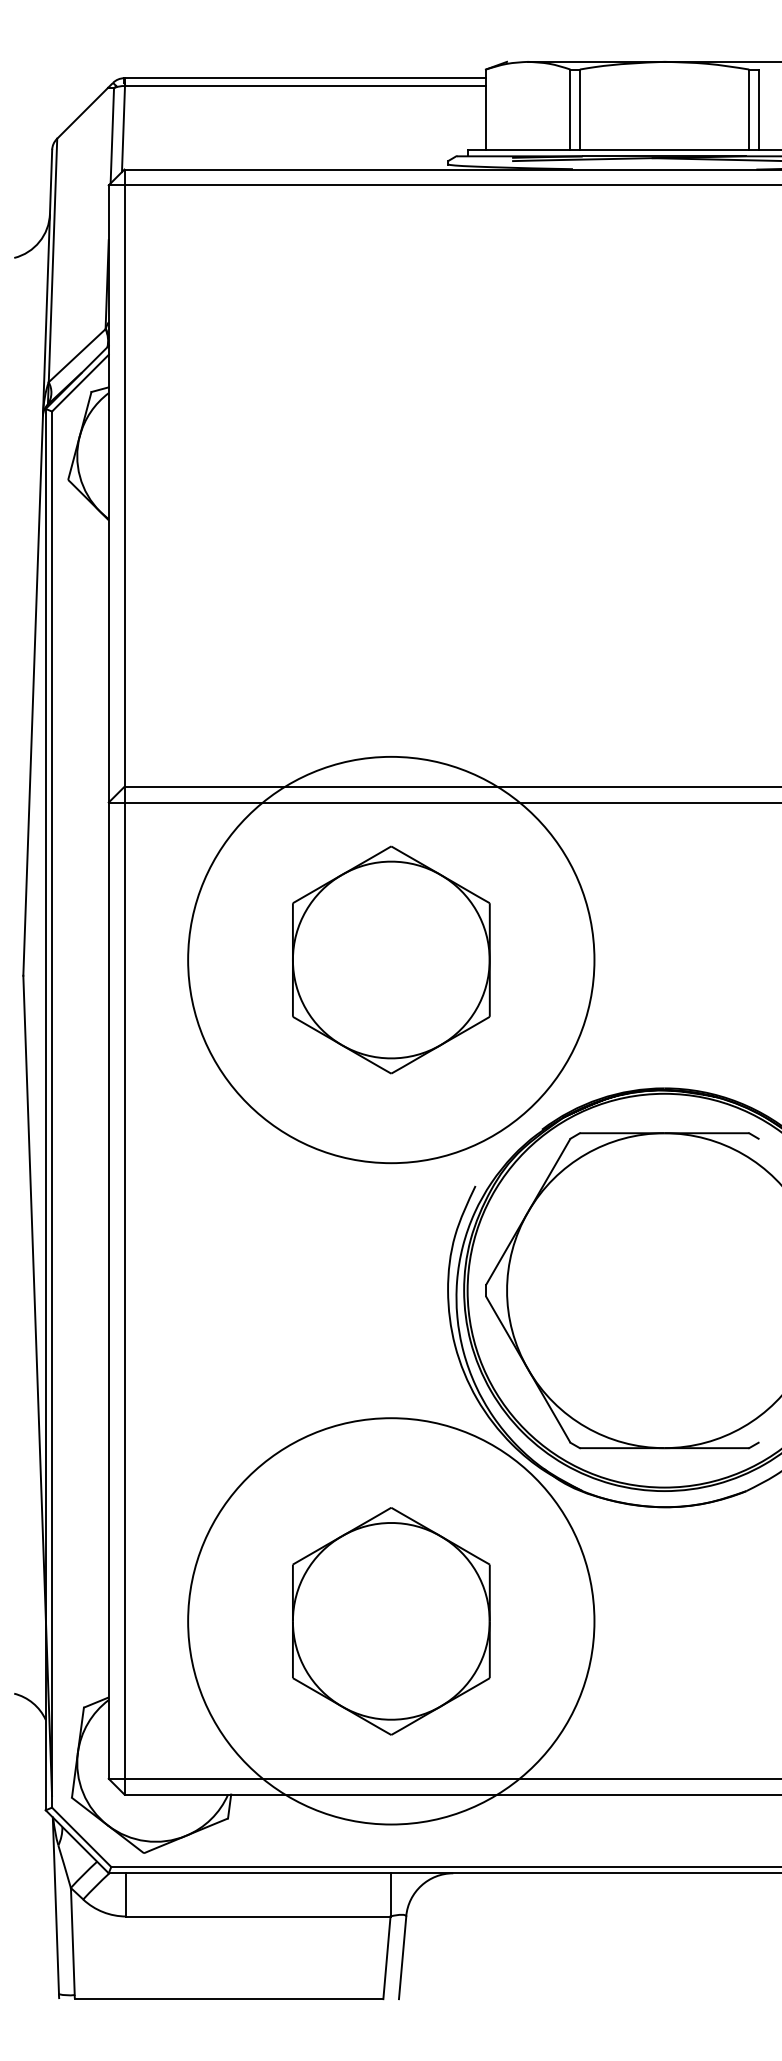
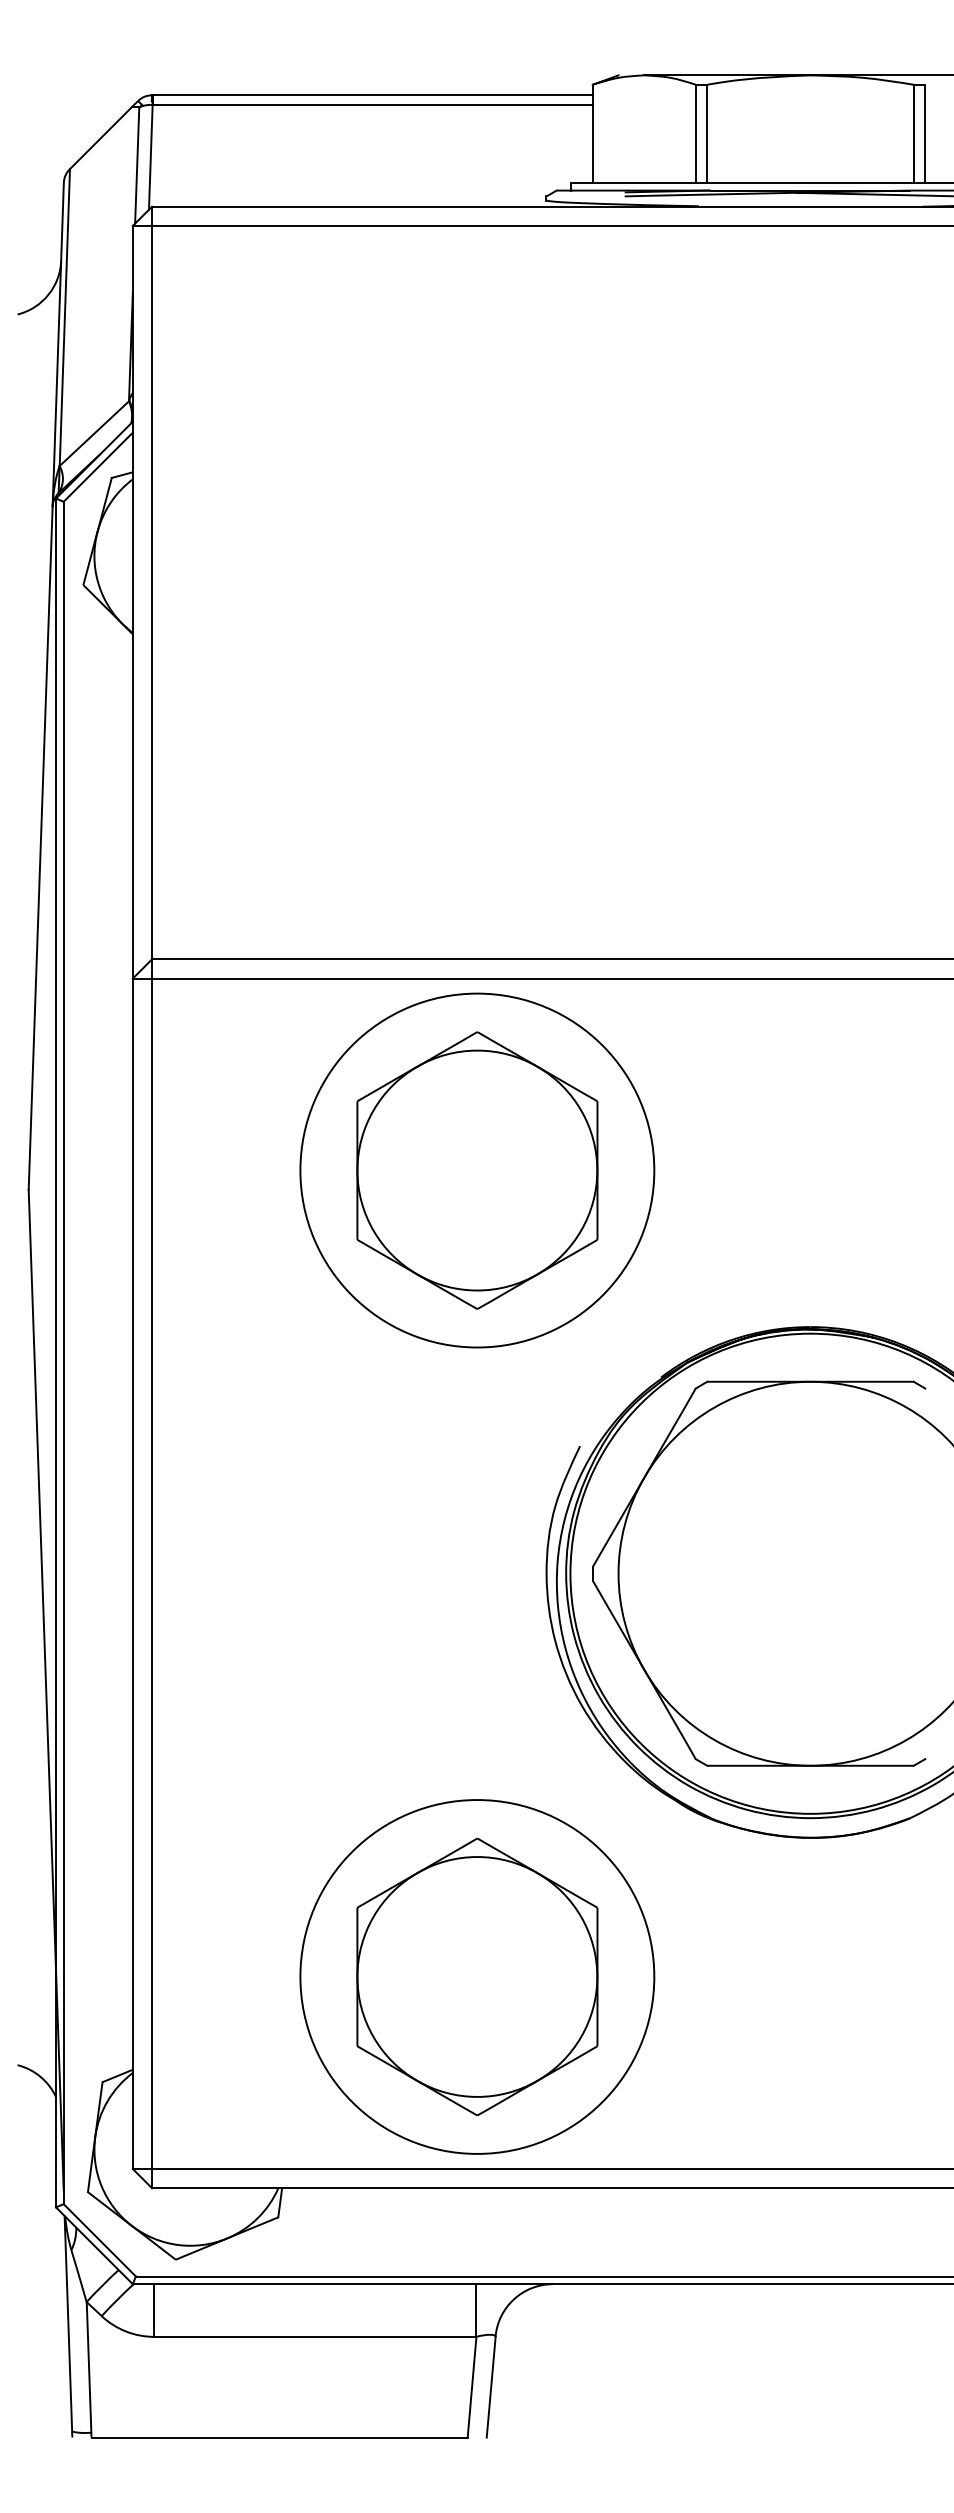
circle: (391, 959) -> (477, 1170), size x0.71
circle: (391, 1620) -> (477, 1976), size x0.71

